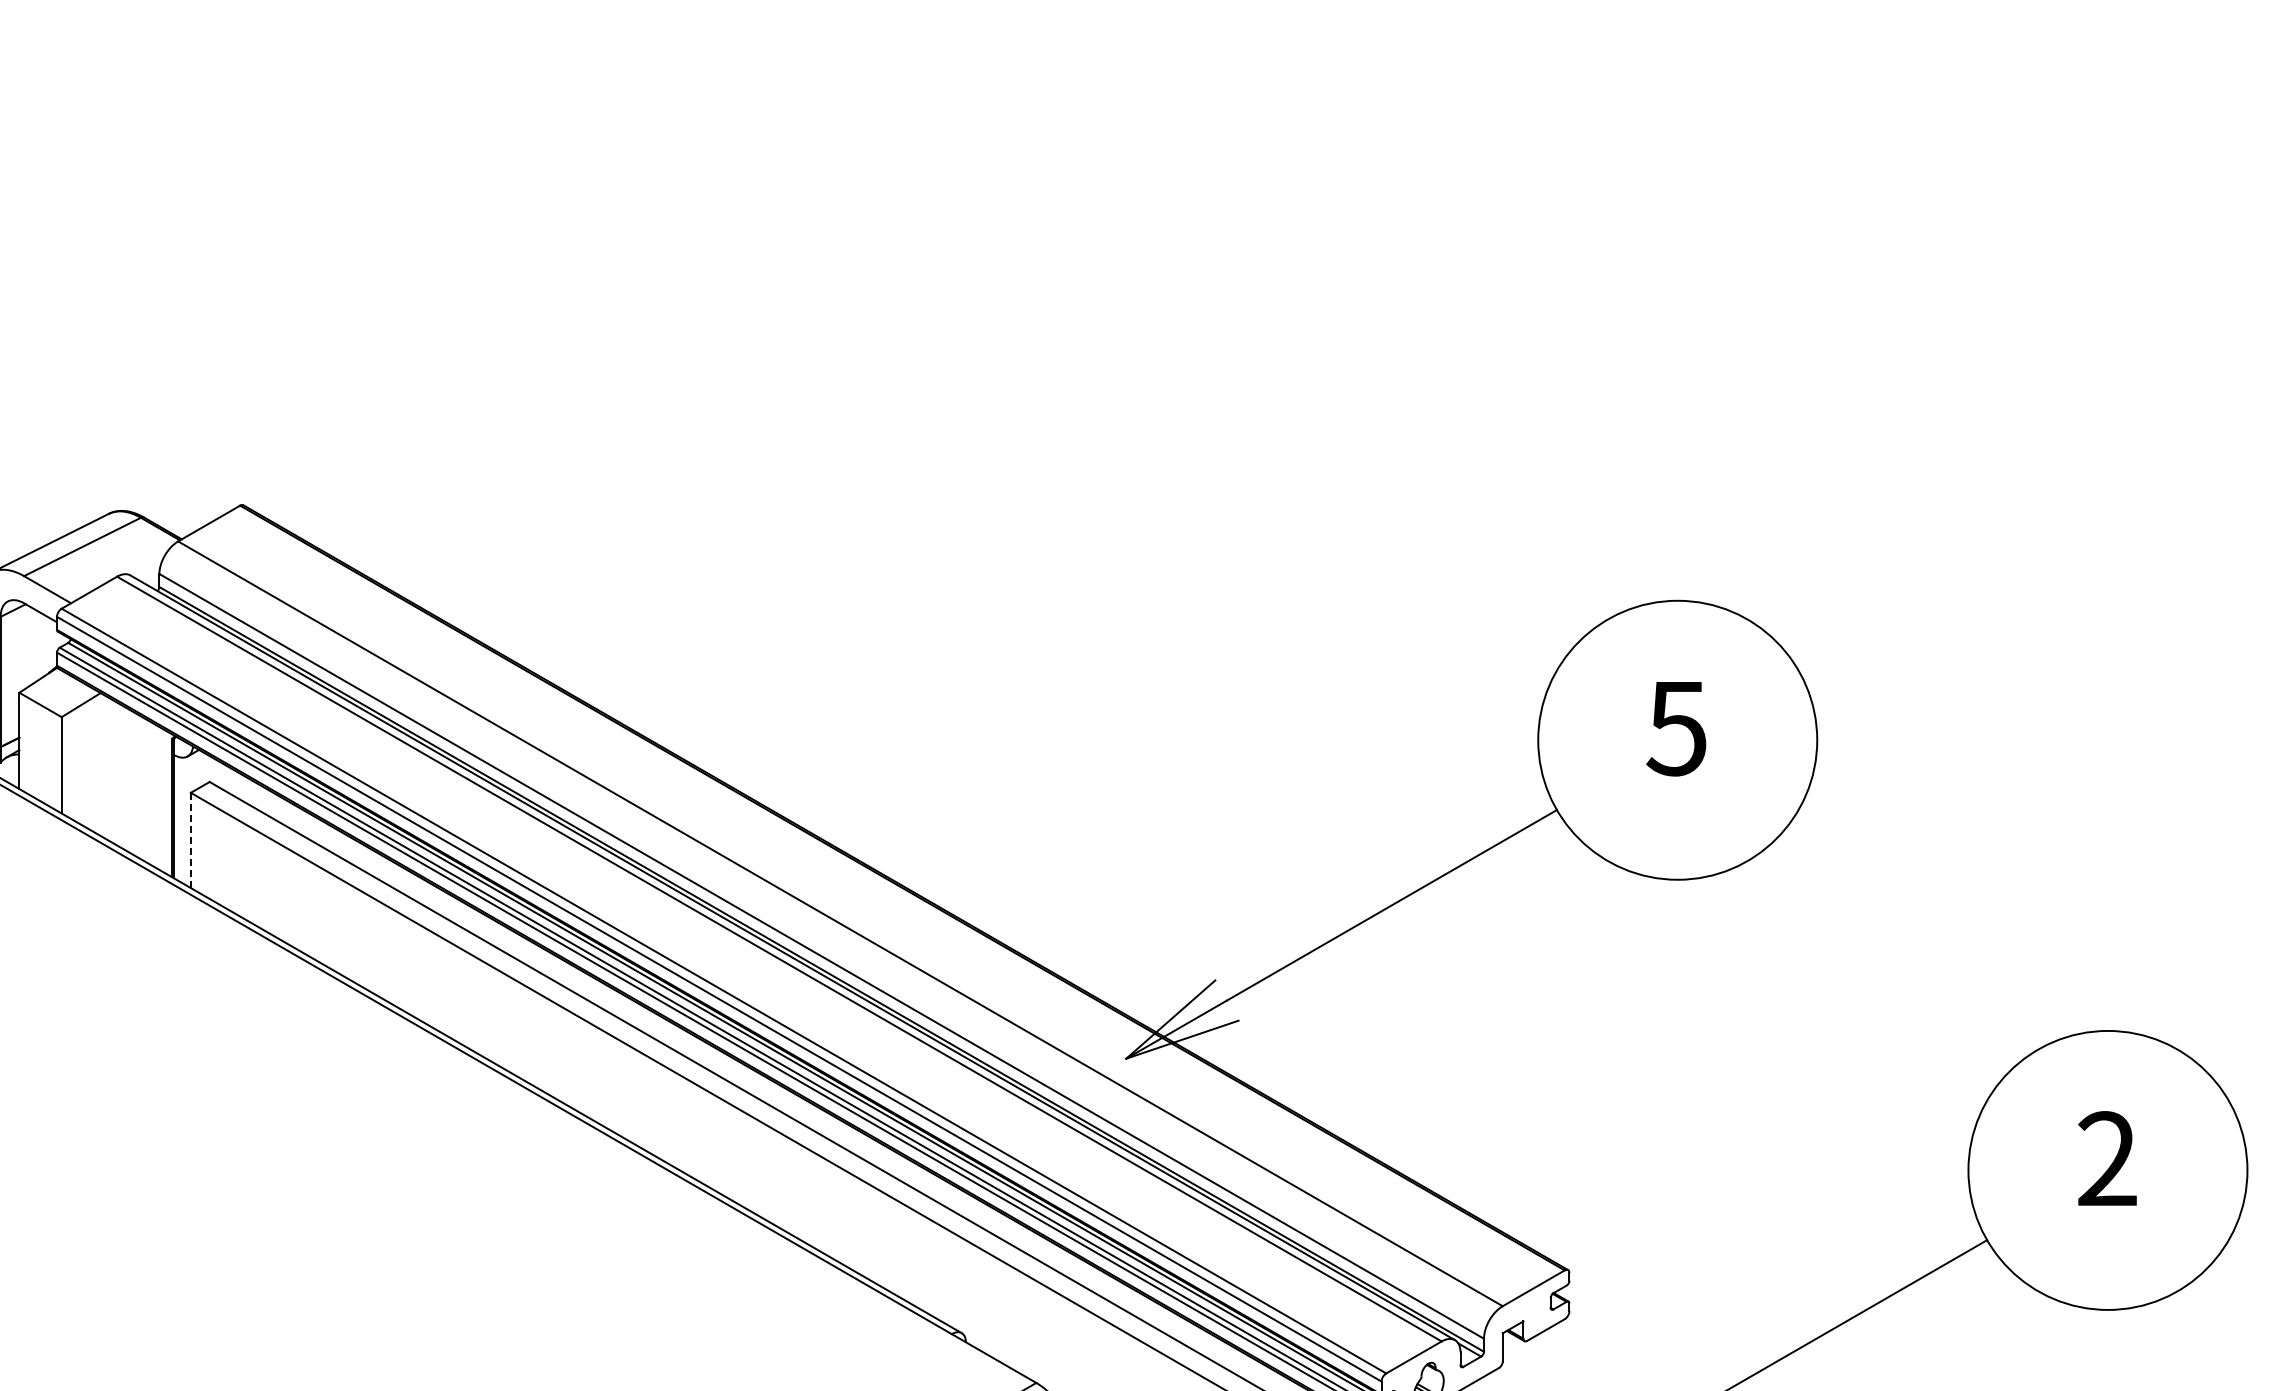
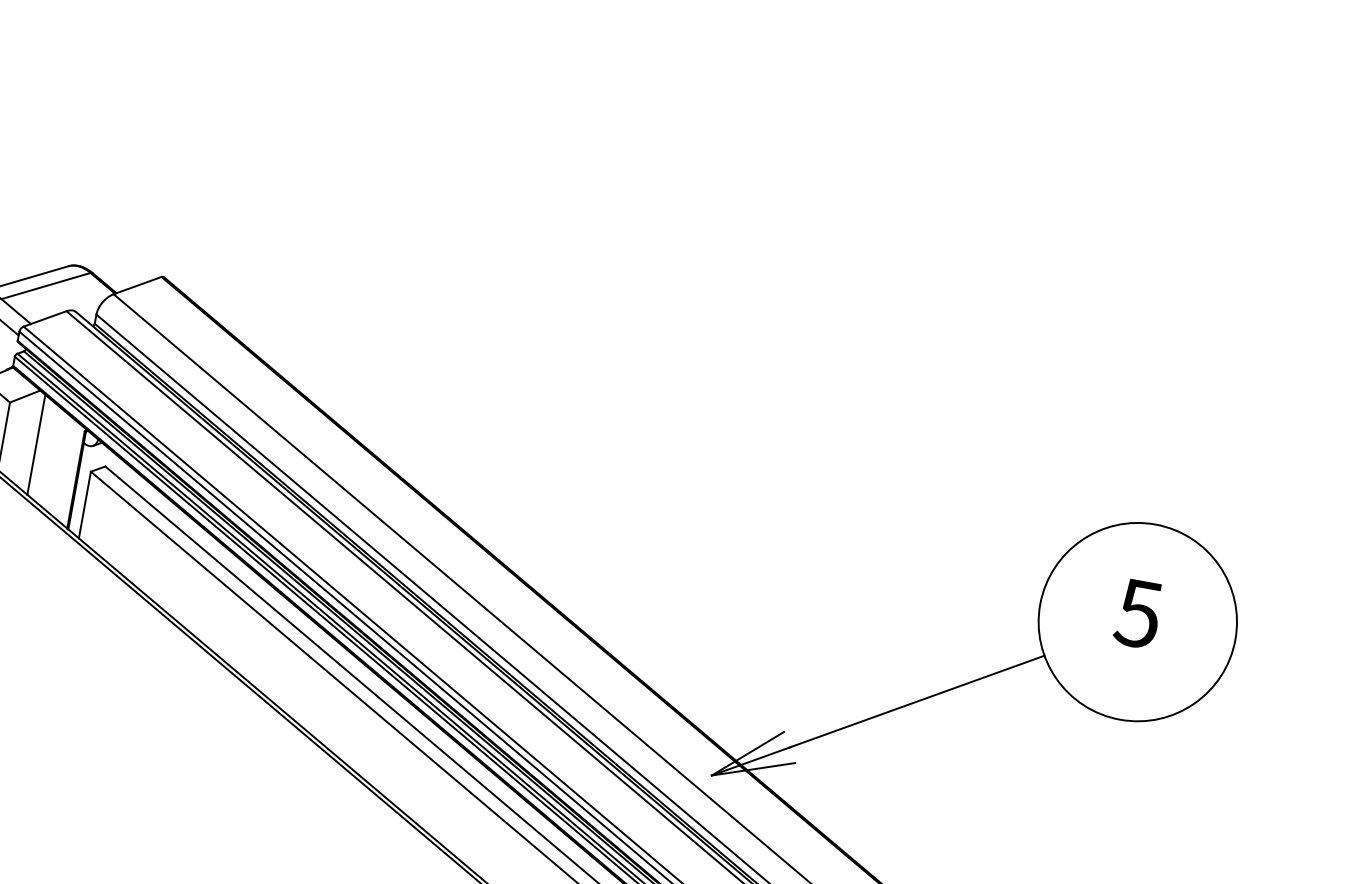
line: (108, 768) -> (36, 444), added
line: (190, 840) -> (84, 505), dashed -> solid

